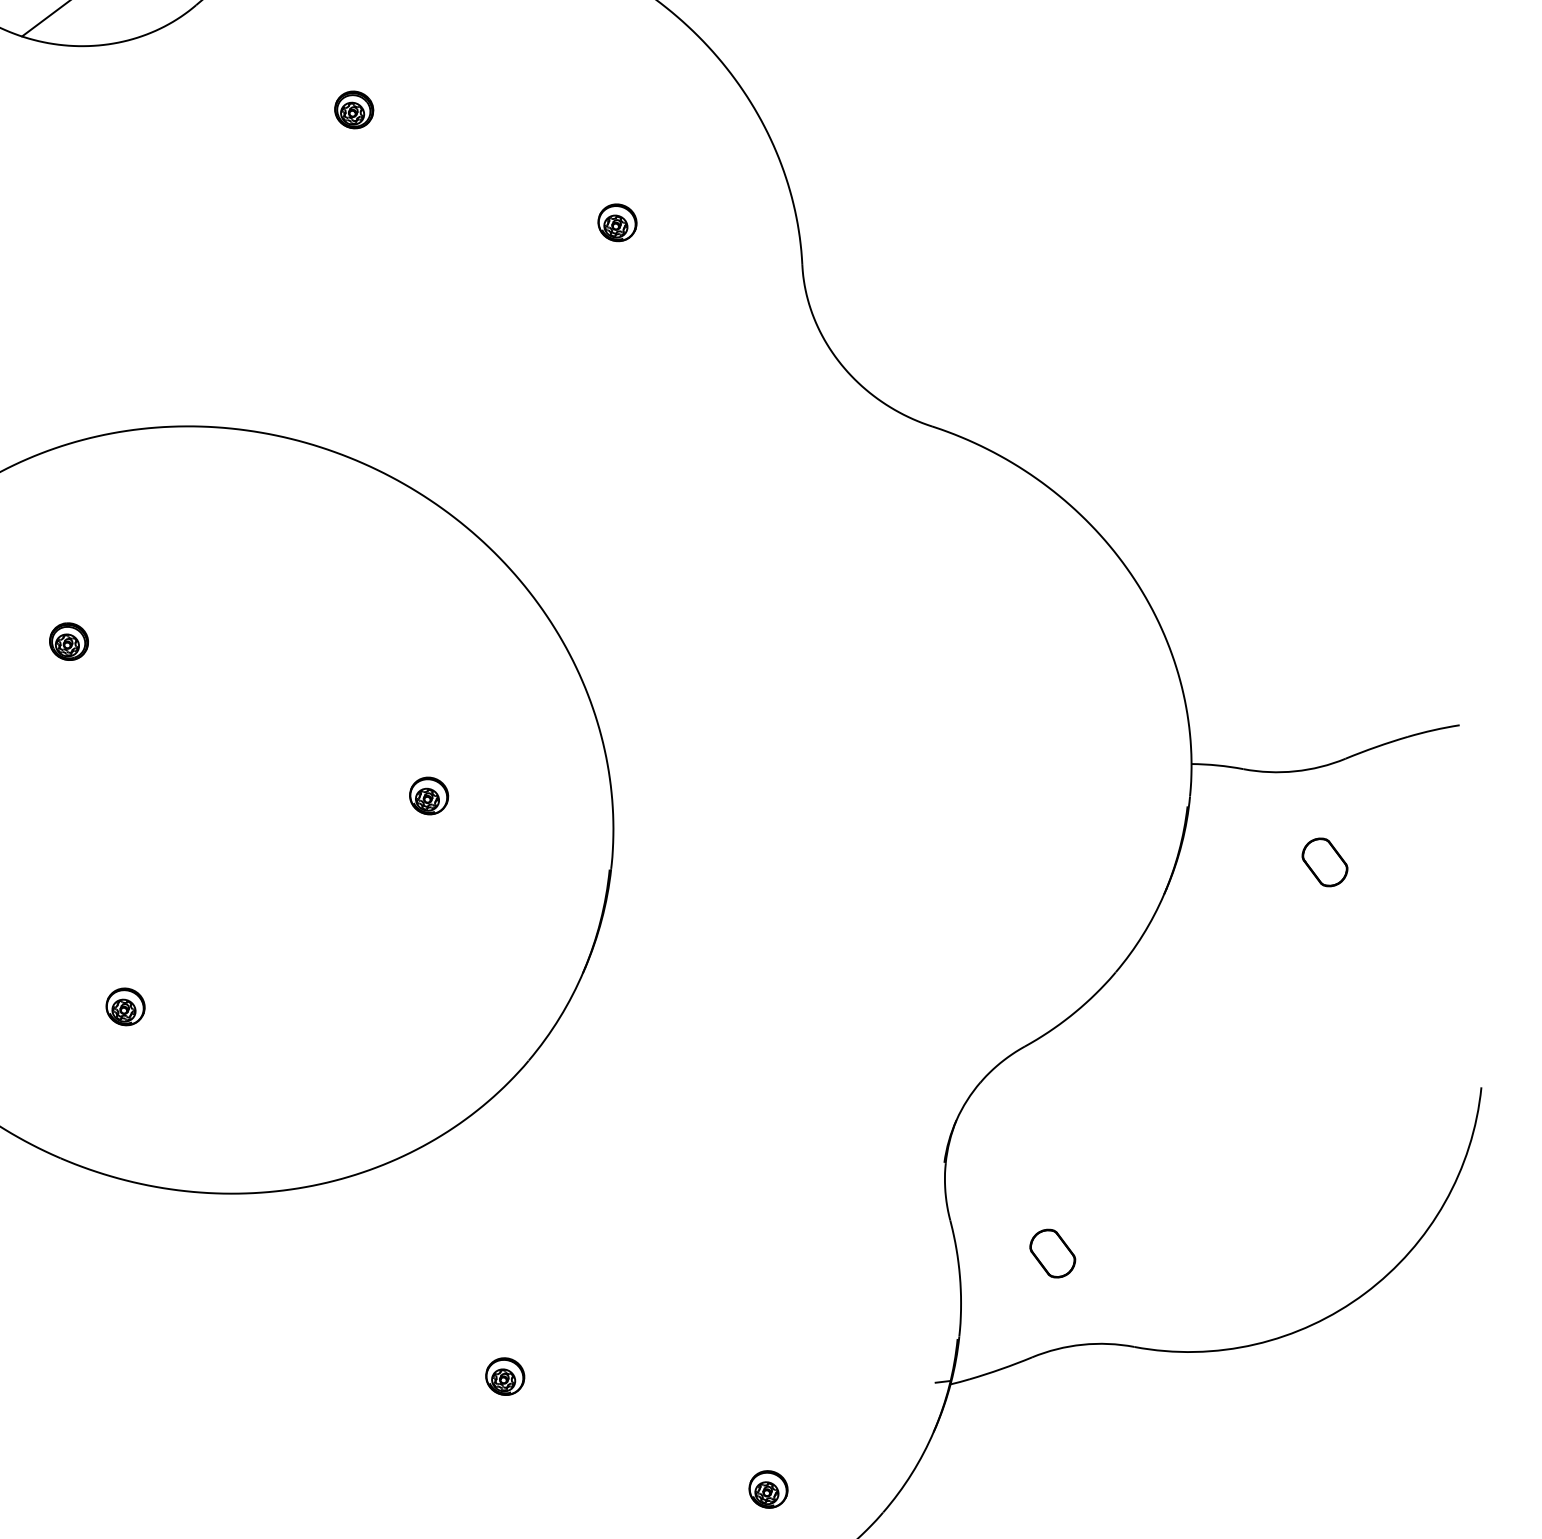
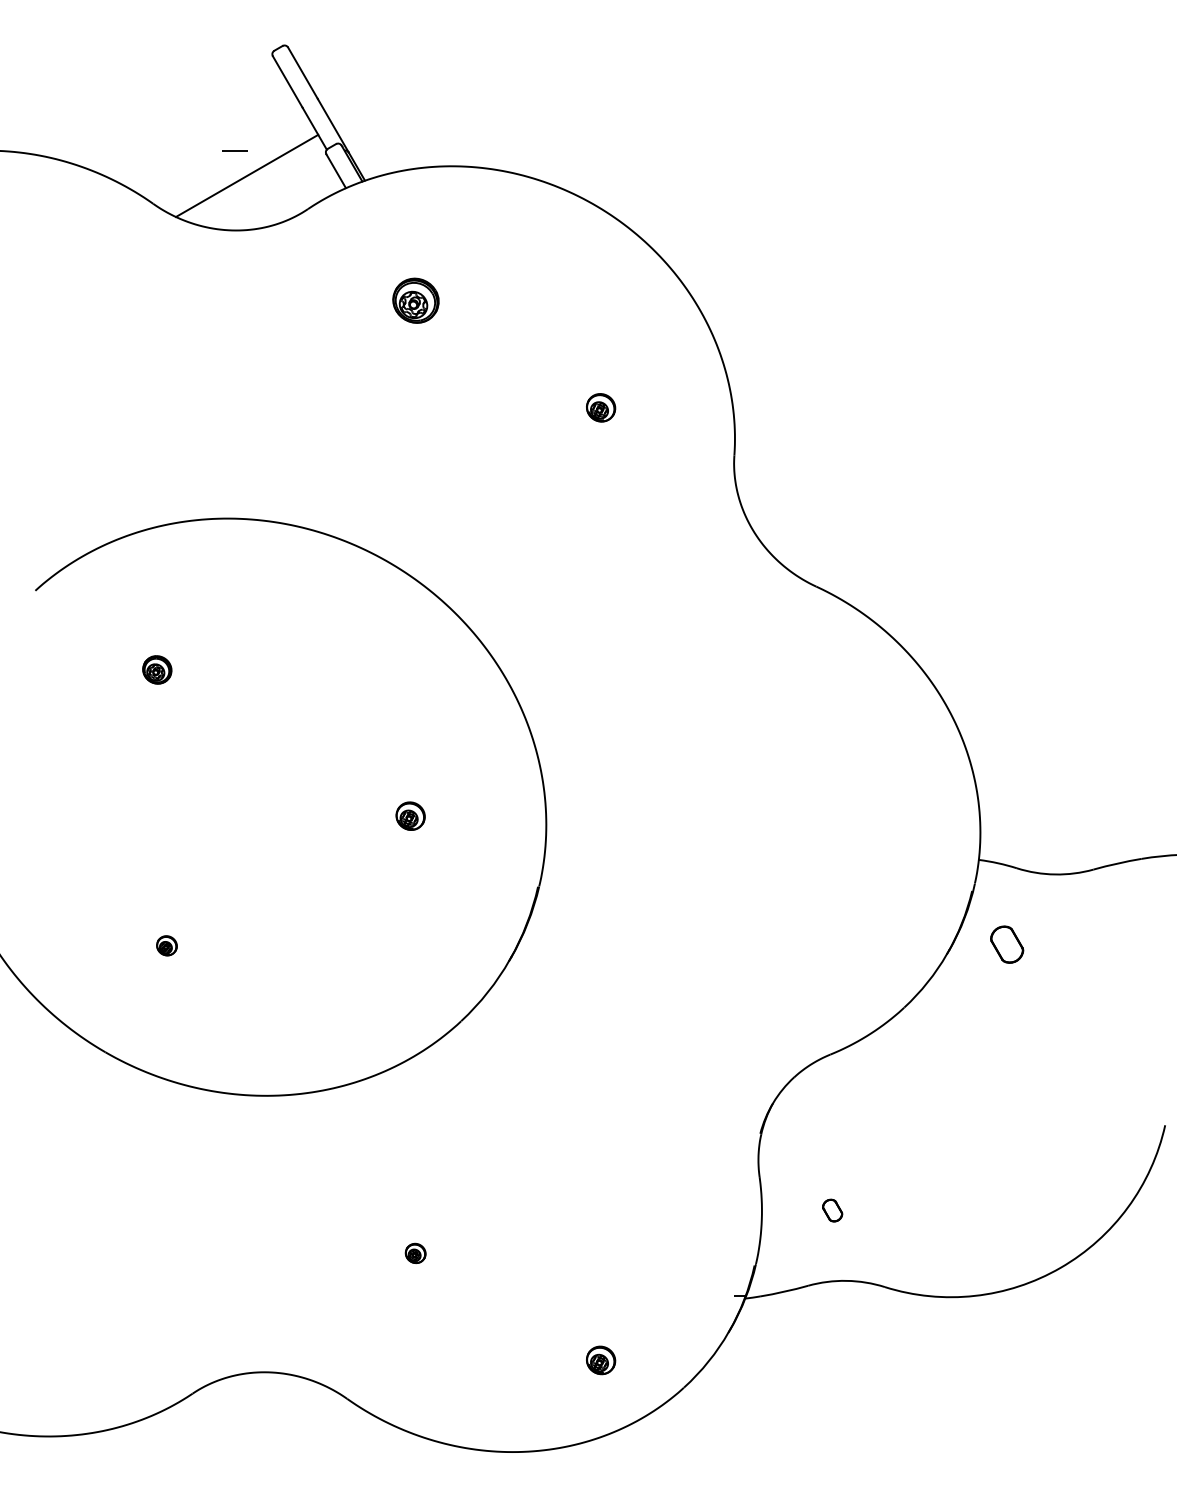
part: (353, 109) -> (415, 300), size x1.6
part: (1325, 862) -> (1007, 944), moved
part: (124, 1006) -> (166, 945), size x0.7
part: (1052, 1253) -> (832, 1210), size x0.6
part: (504, 1376) -> (415, 1253), size x0.7

